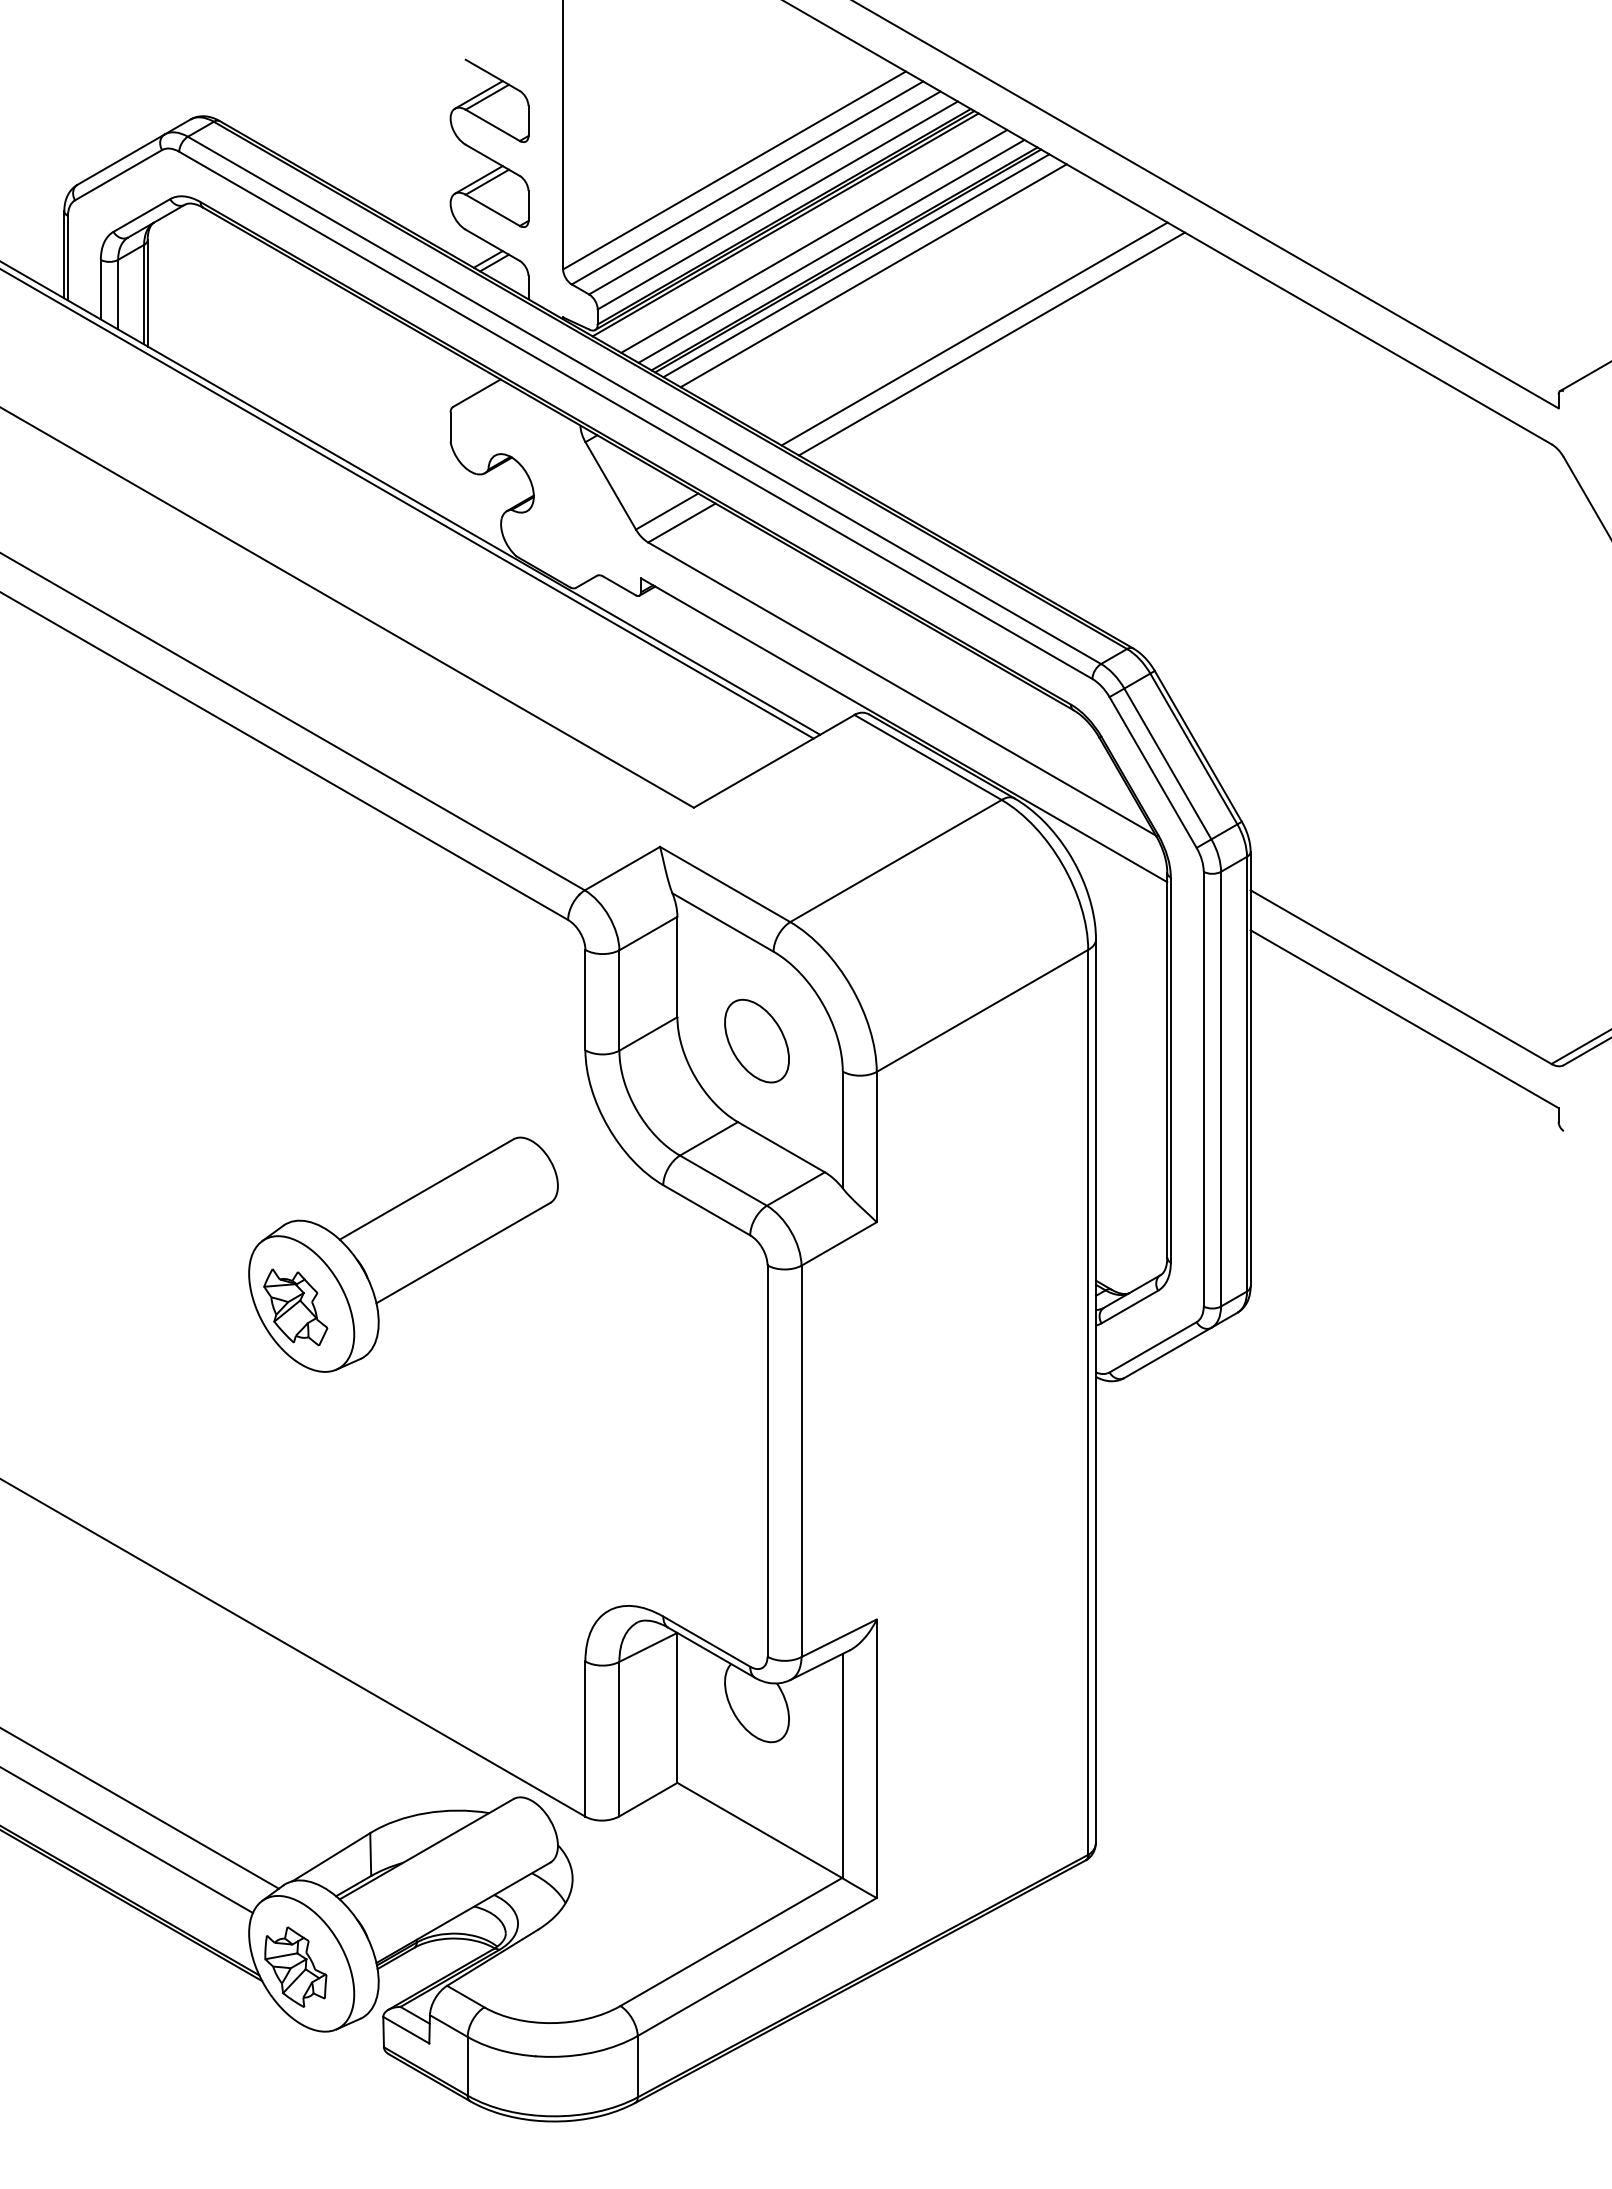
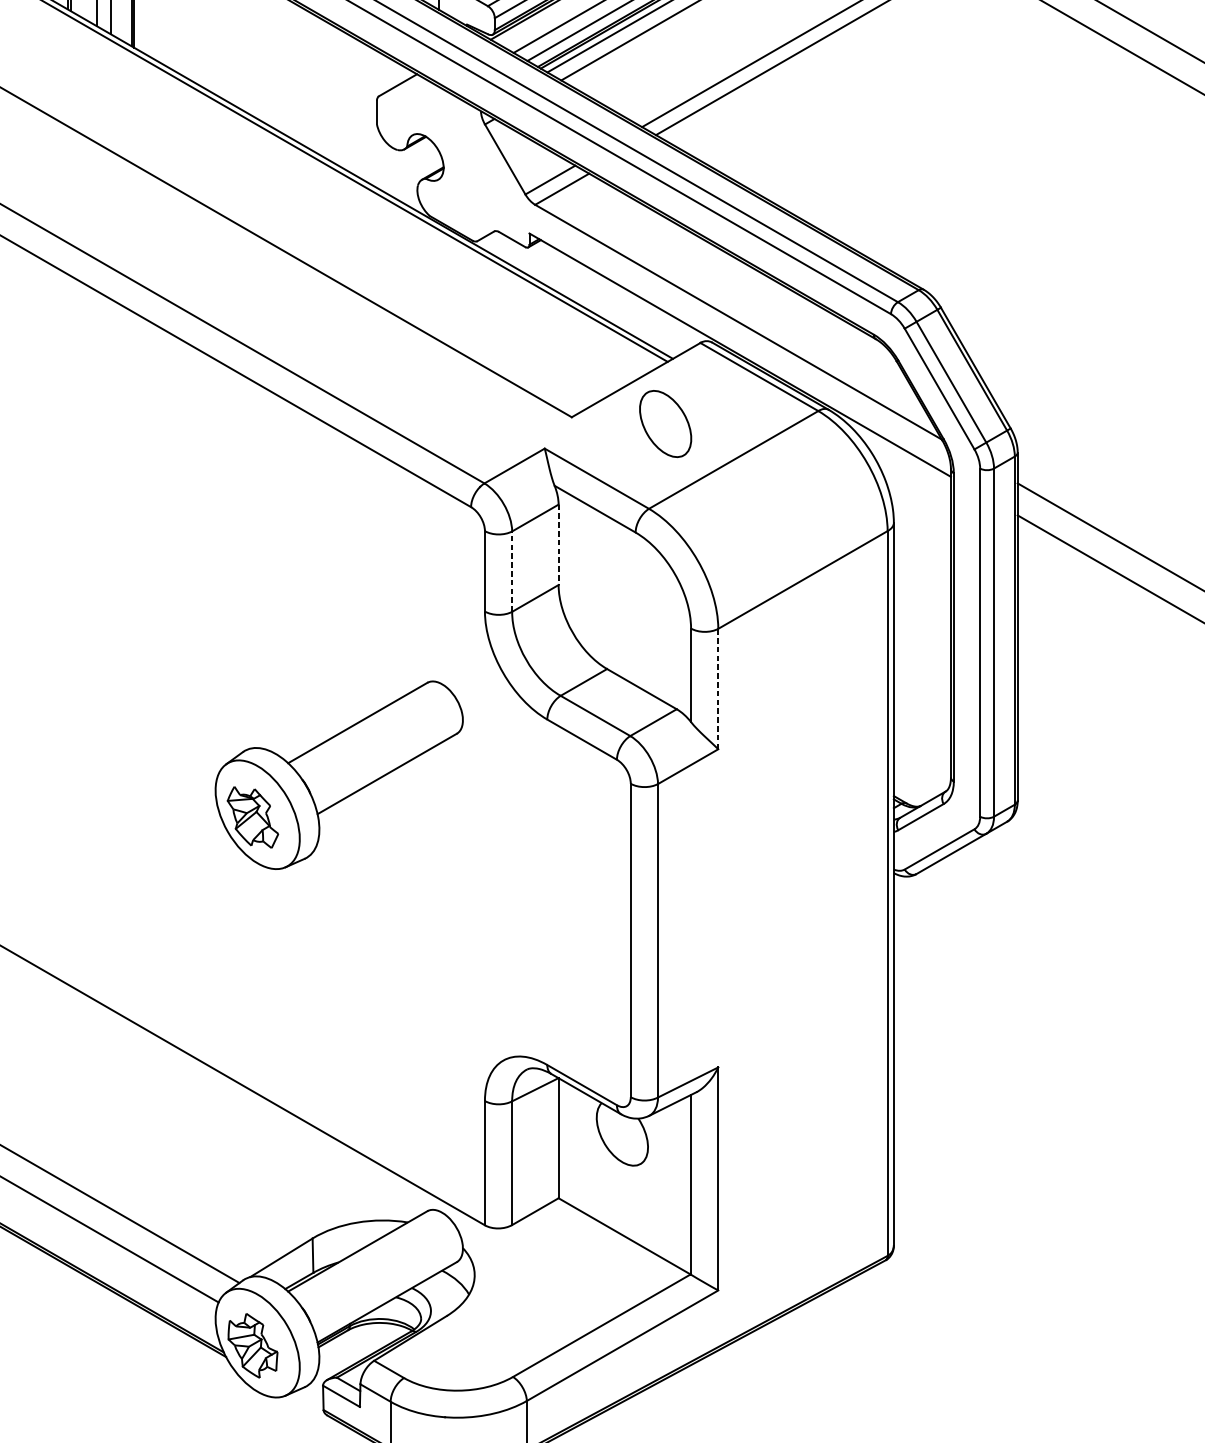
line: (677, 967) -> (558, 545), solid -> dashed
line: (619, 999) -> (512, 570), solid -> dashed
part: (756, 1040) -> (665, 423), moved
line: (876, 1146) -> (718, 688), solid -> dashed

